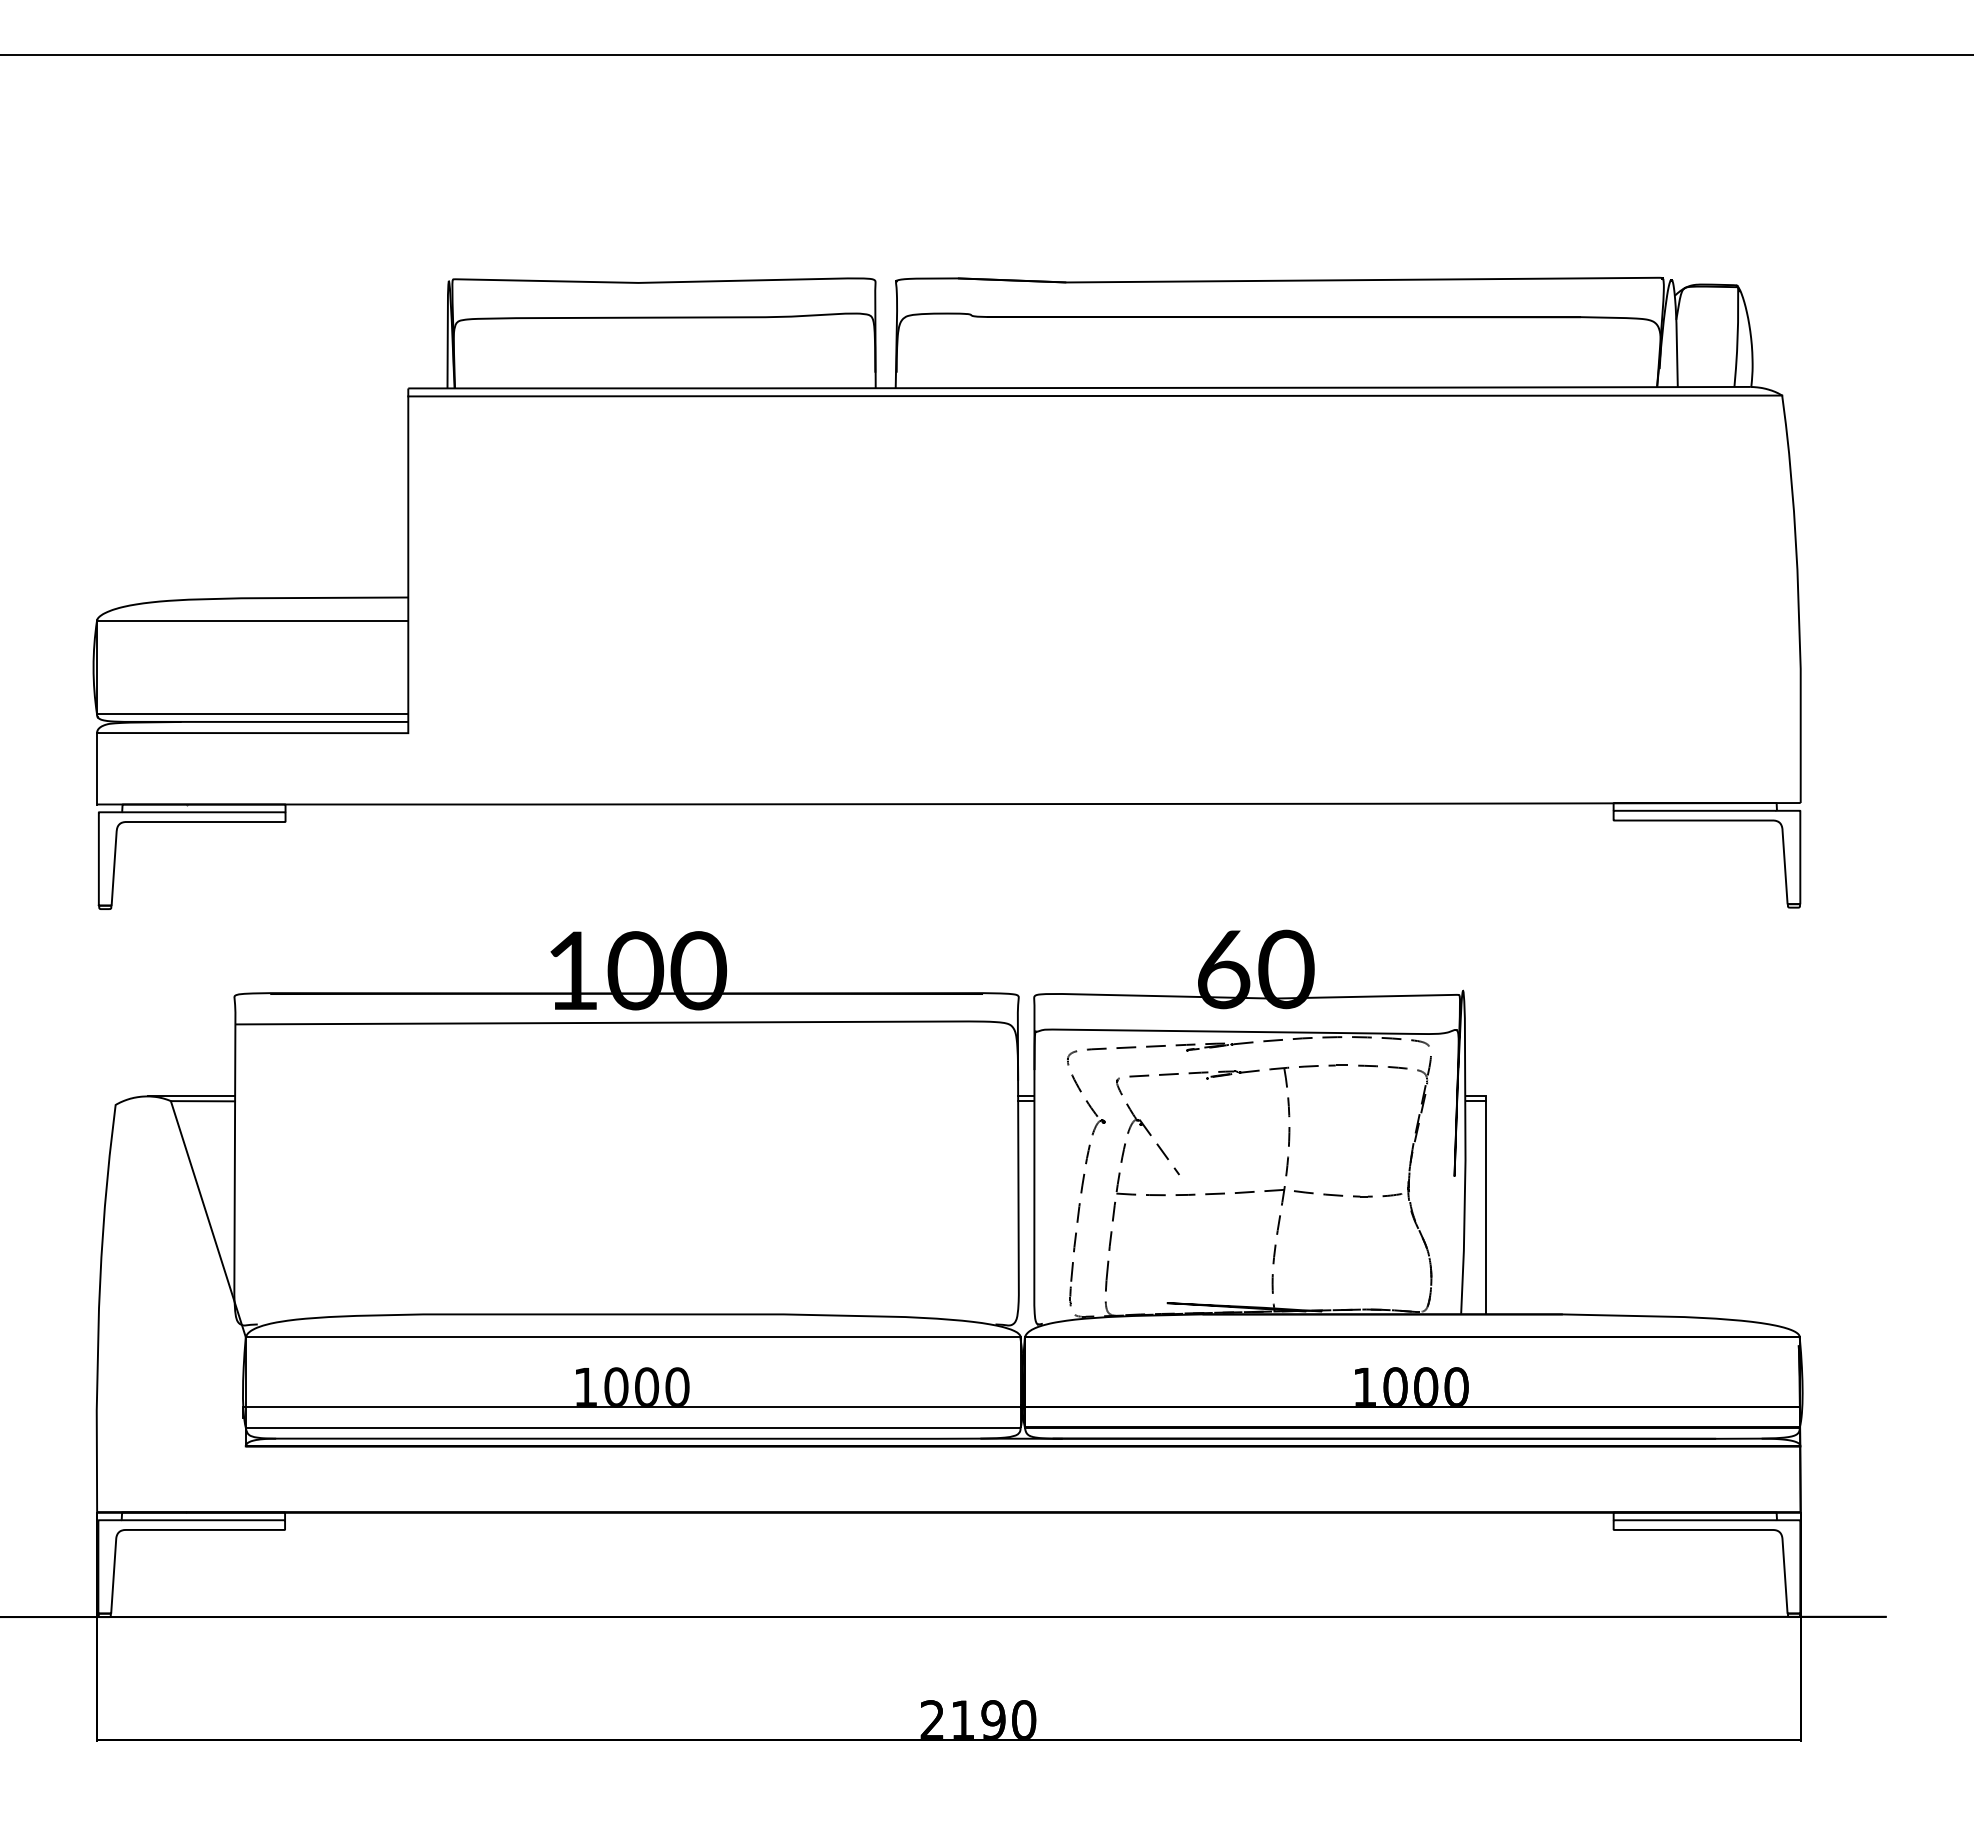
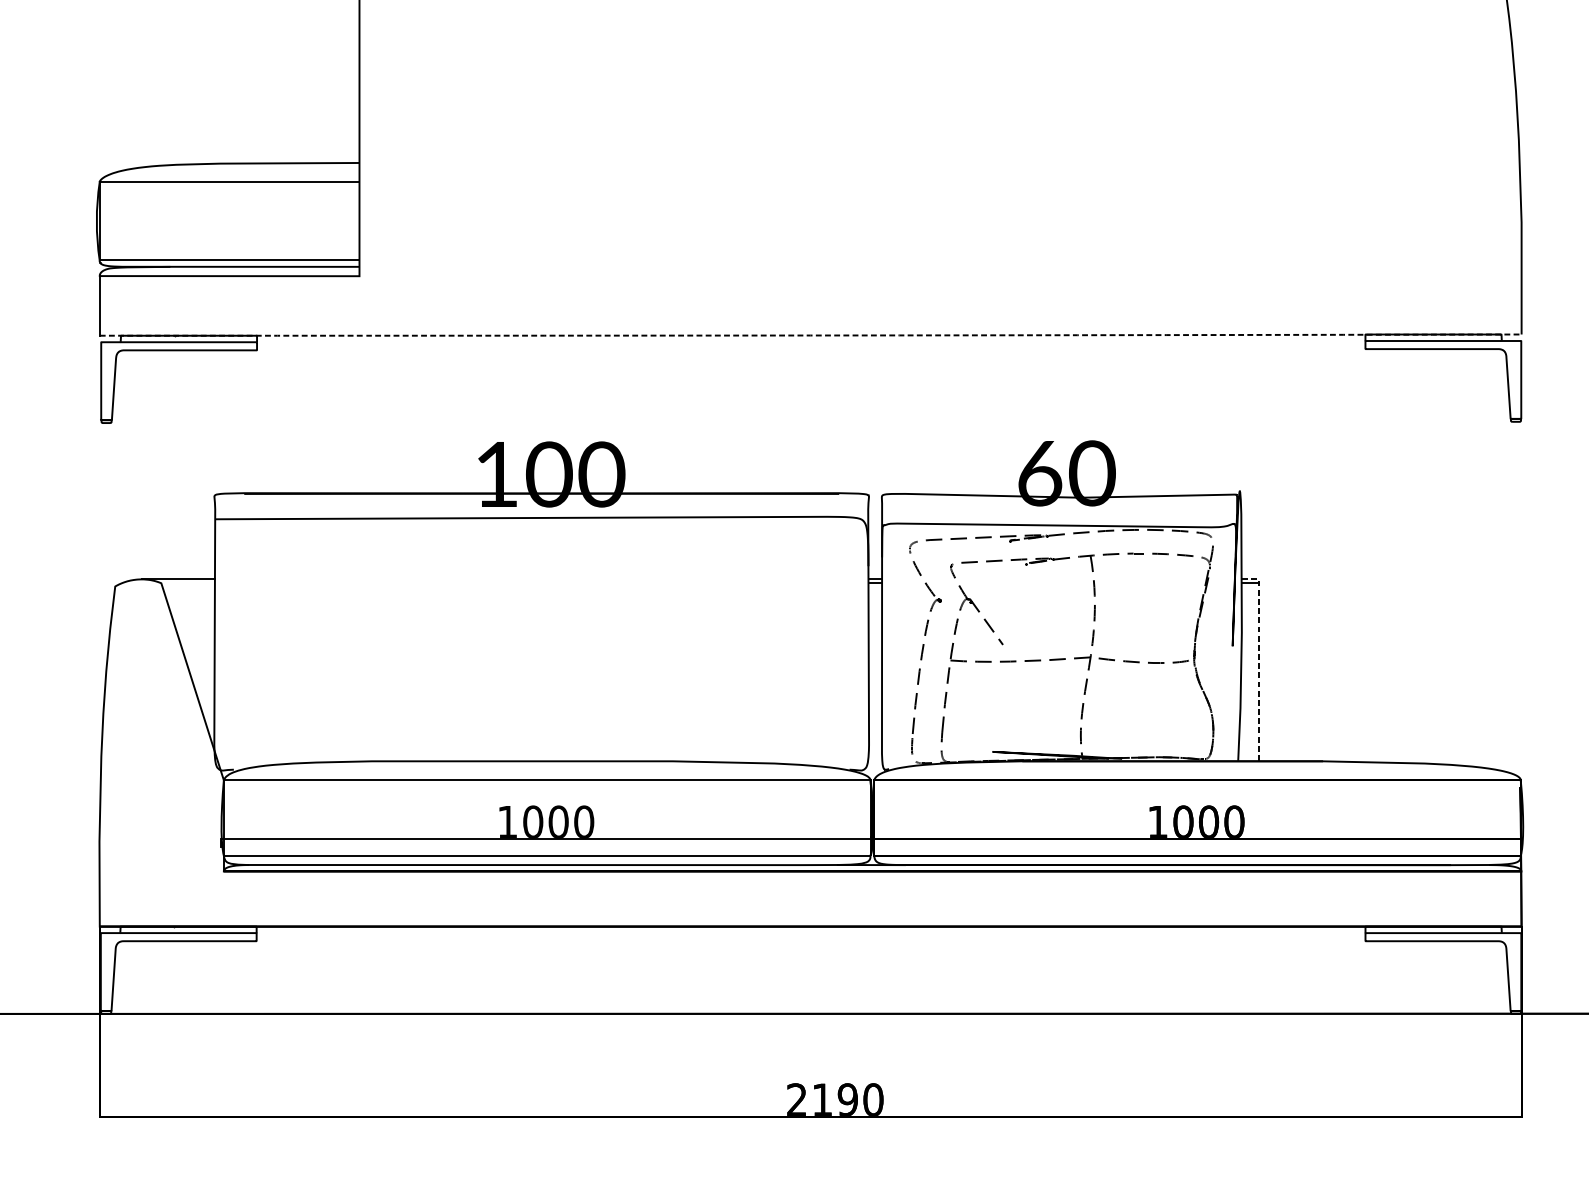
arc: (948, 804) -> (810, 335), solid -> dashed
line: (202, 1101) -> (187, 583), removed
line: (1486, 1194) -> (1259, 661), solid -> dashed

